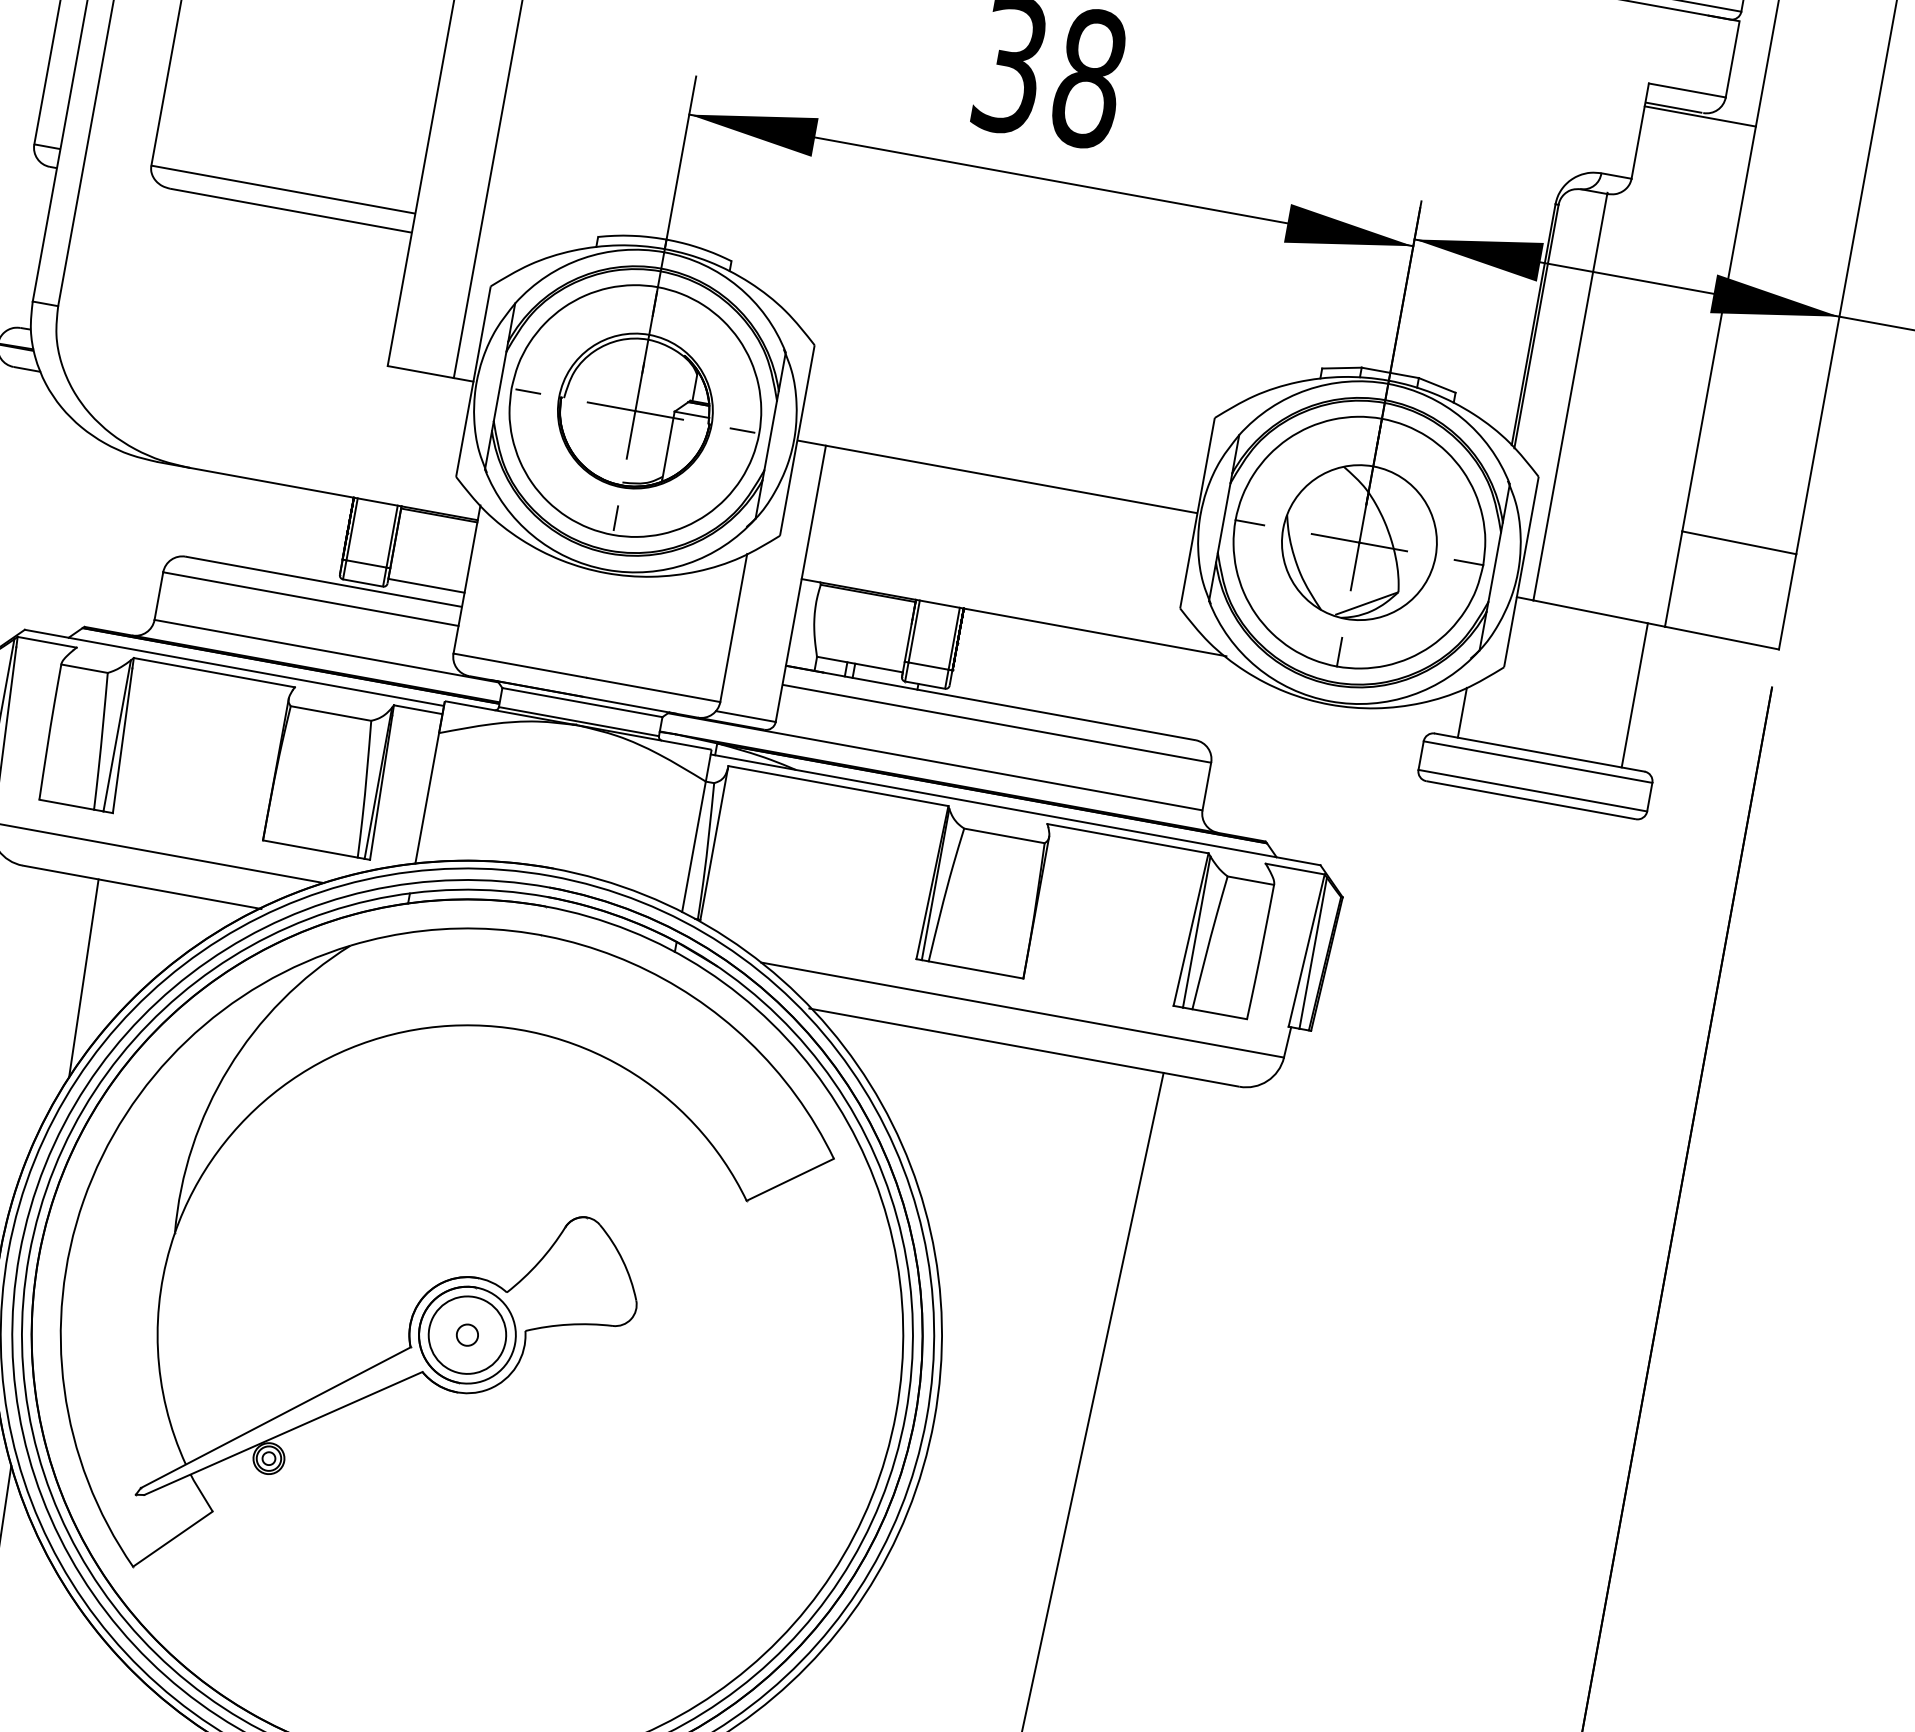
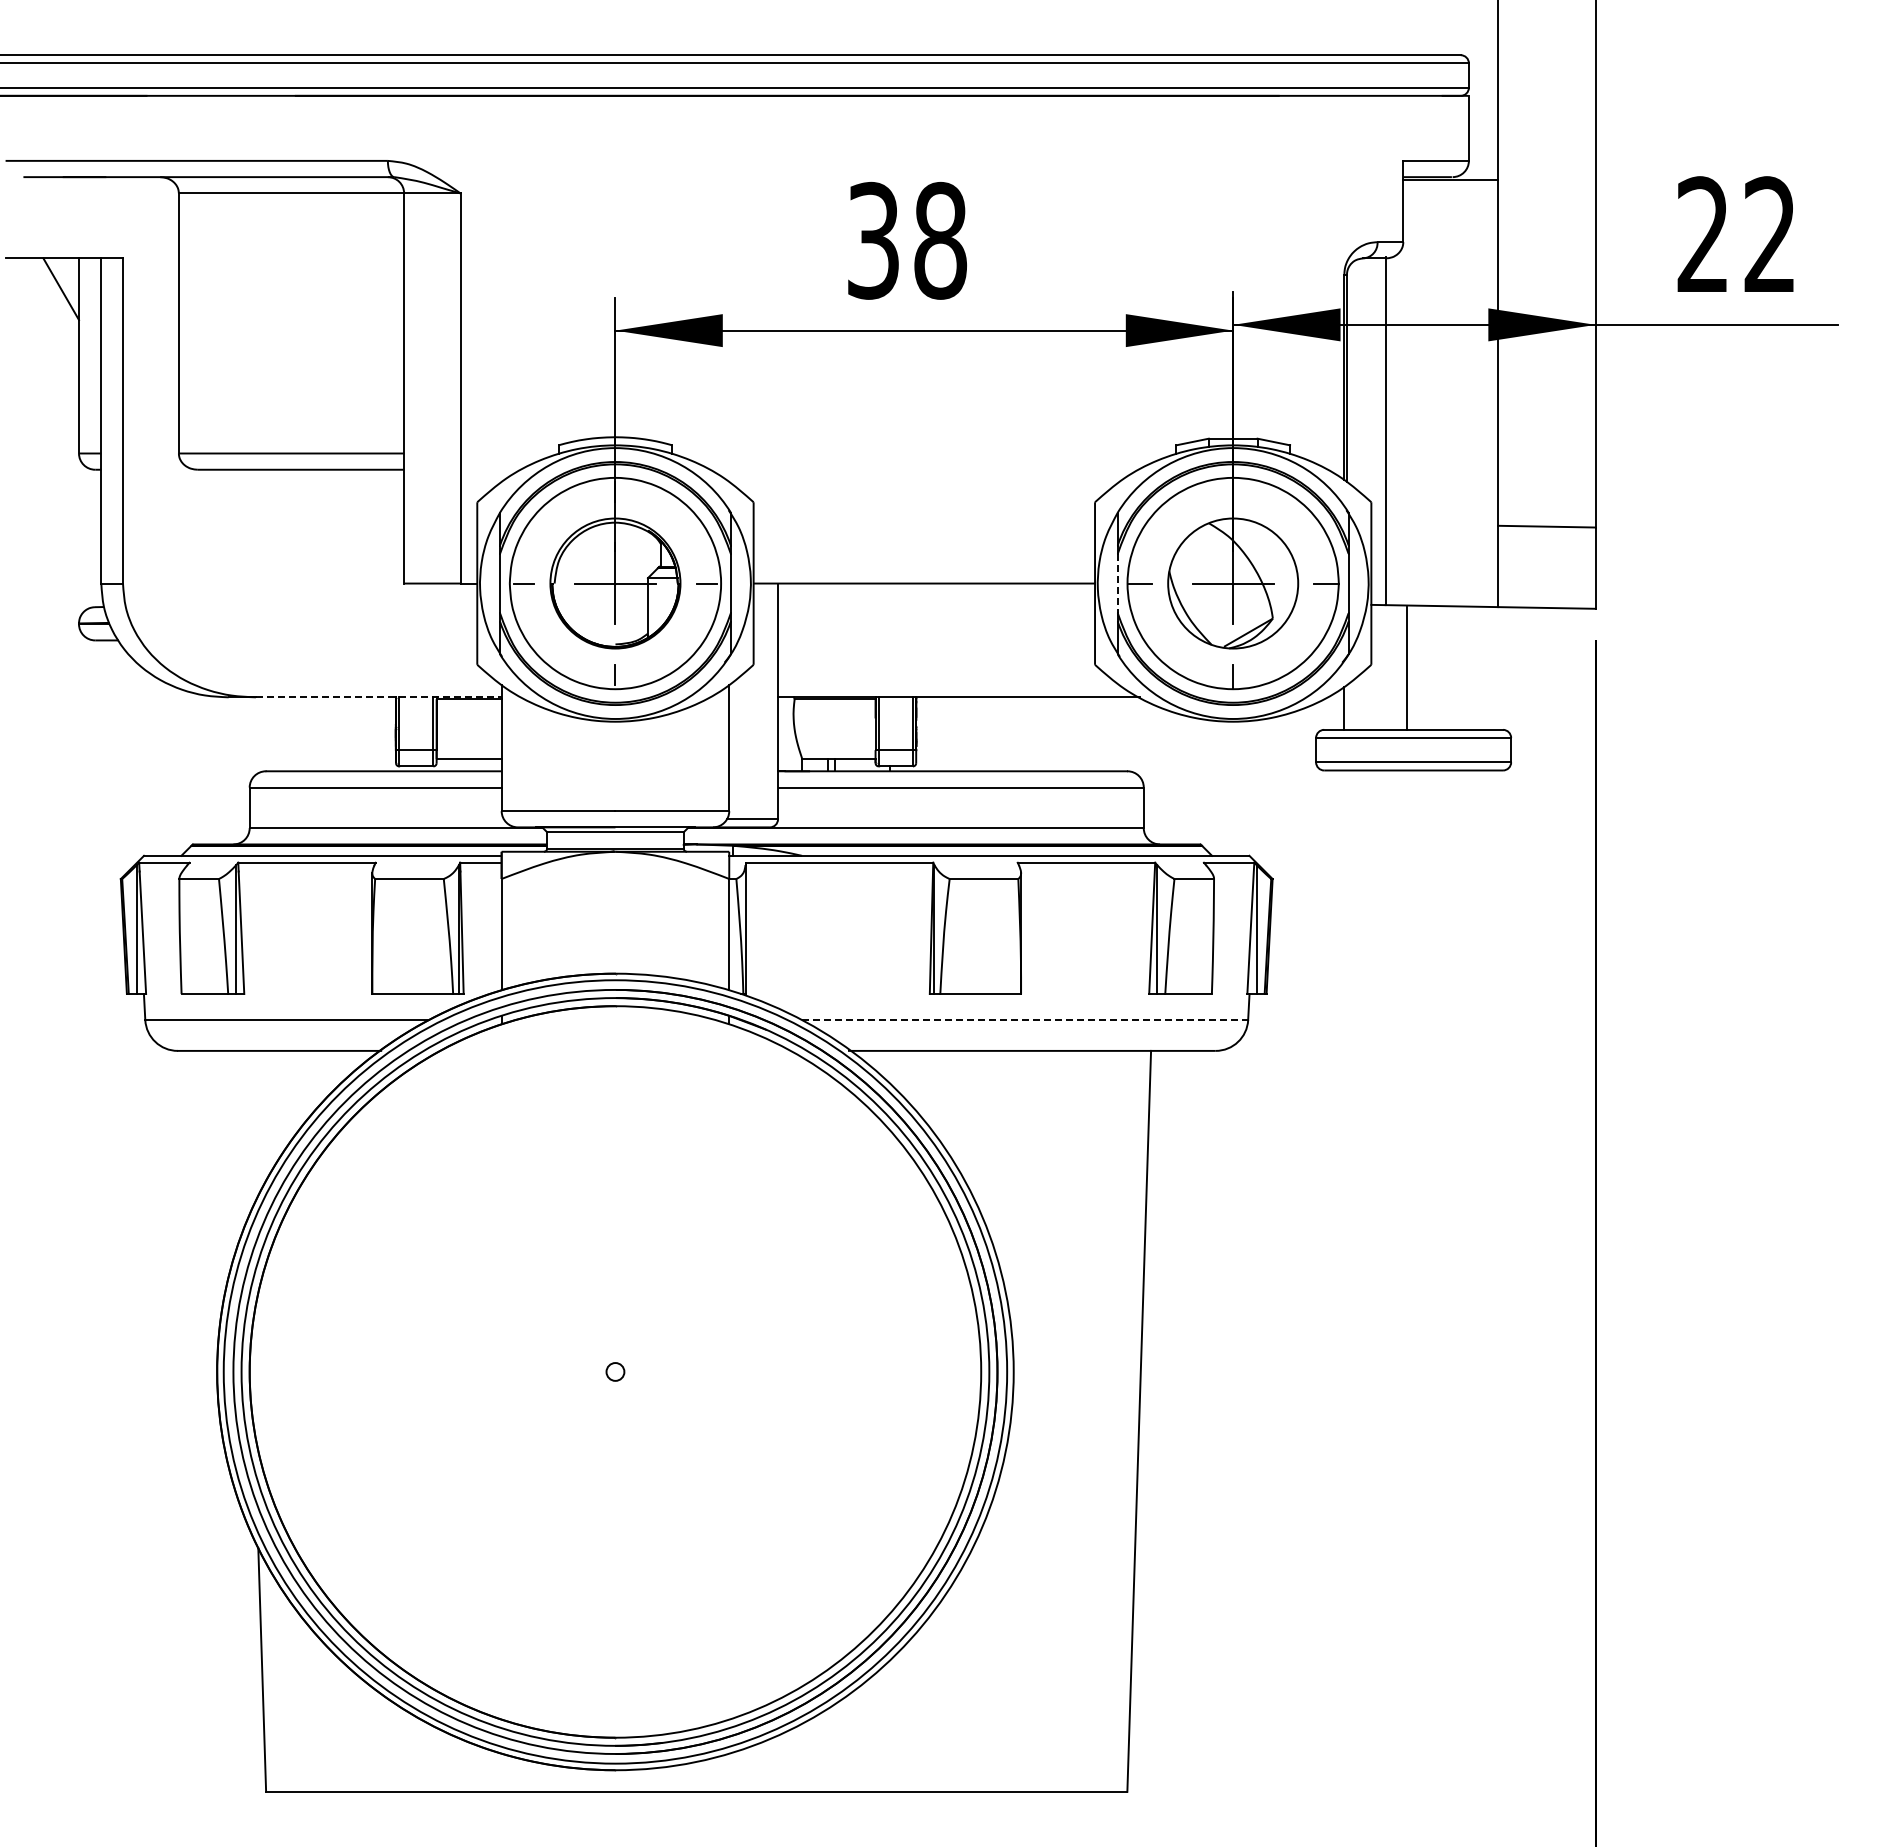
line: (333, 494) -> (378, 697), solid -> dashed
line: (1223, 517) -> (1117, 583), solid -> dashed
line: (1634, 694) -> (1406, 667), moved
line: (83, 977) -> (244, 1134), removed
line: (1022, 1010) -> (1025, 1020), solid -> dashed
part: (443, 1280) -> (587, 1330), removed

